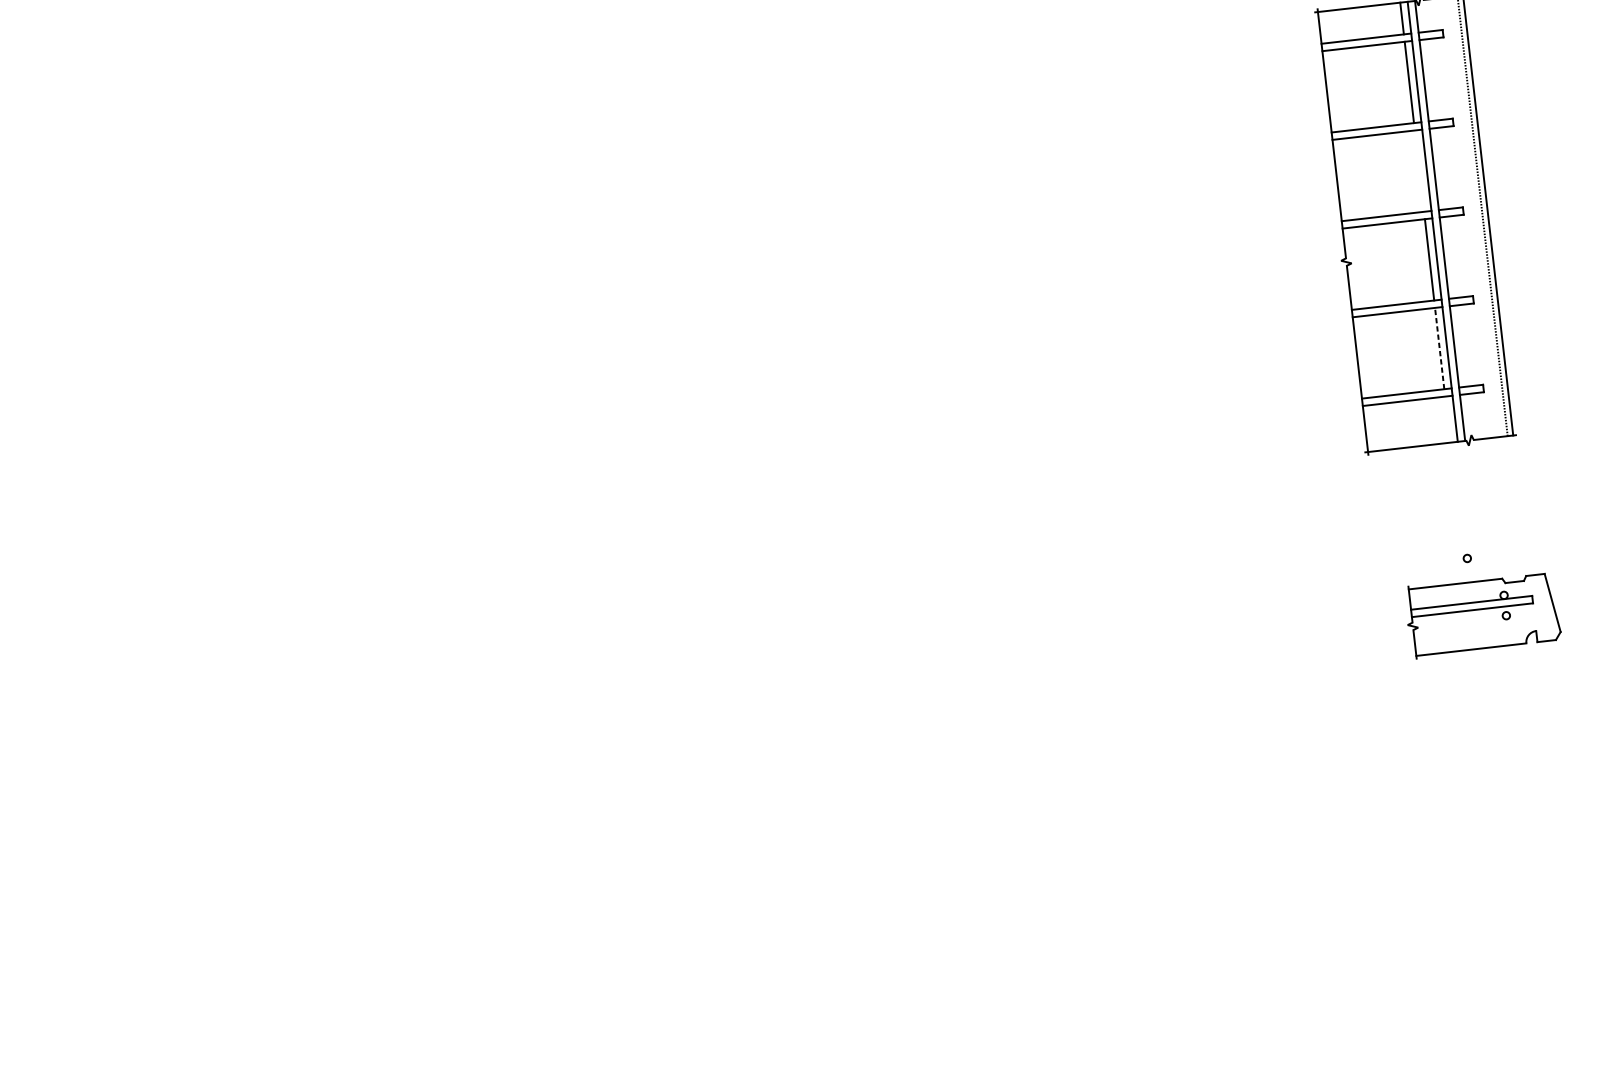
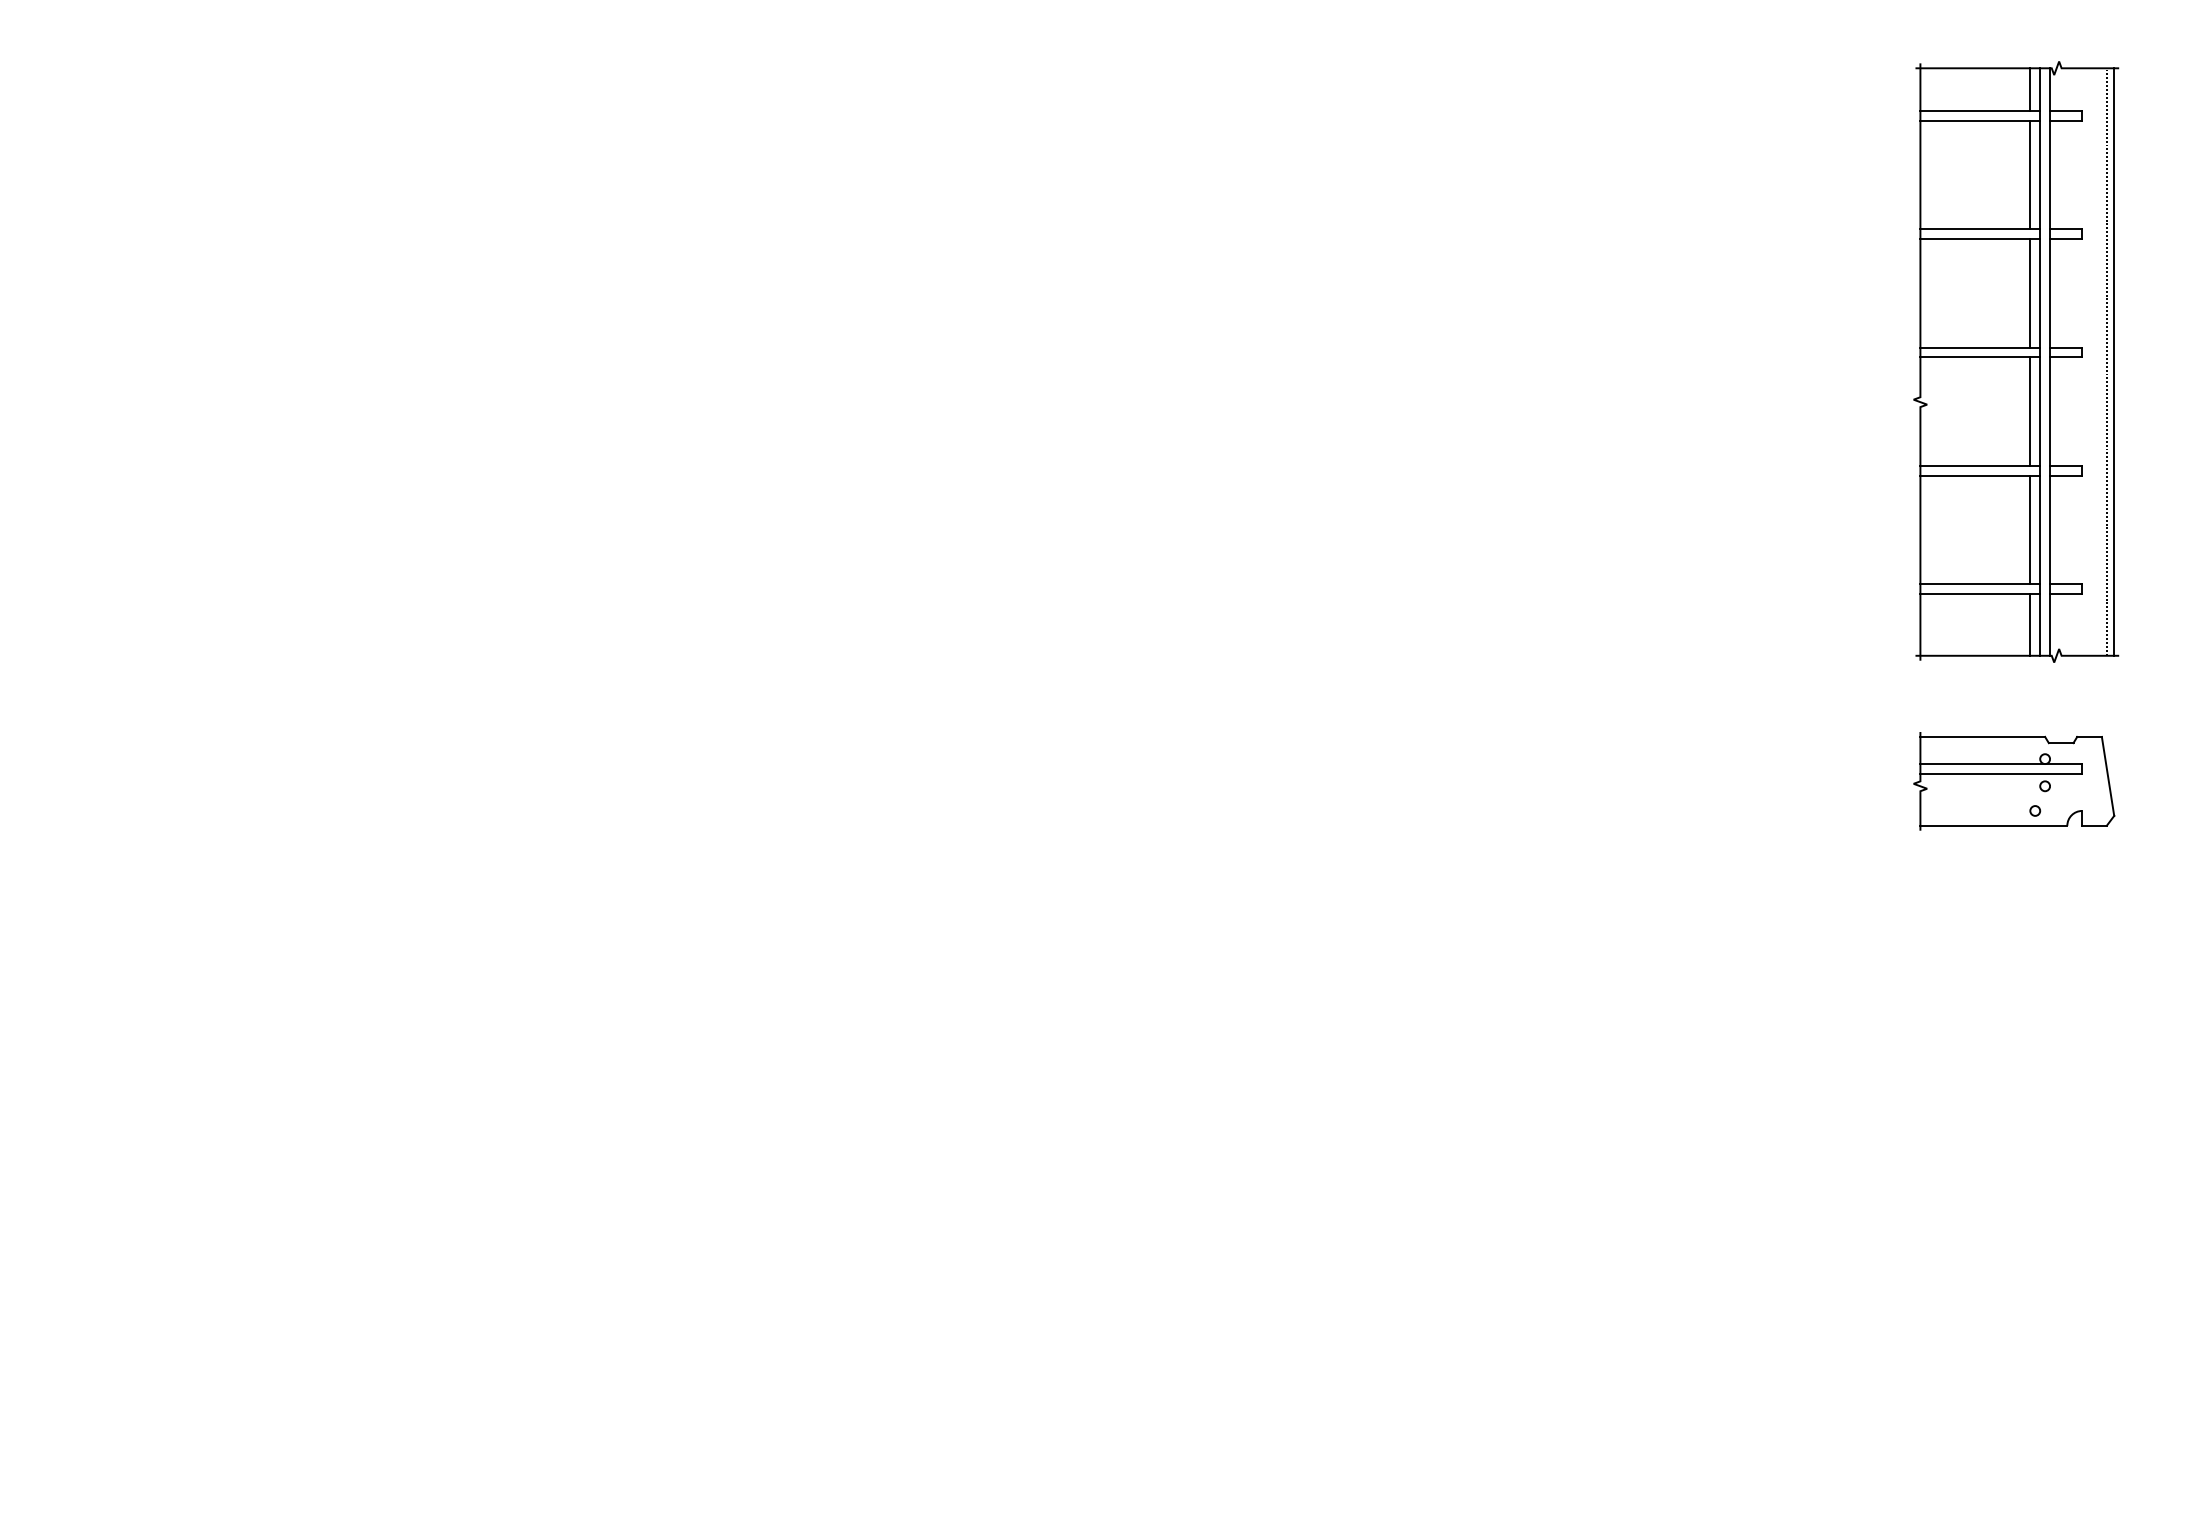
line: (1419, 170) -> (2030, 292), added
line: (1439, 348) -> (2030, 529), dashed -> solid
line: (1447, 419) -> (2030, 624), added
part: (1483, 614) -> (2014, 781), moved

